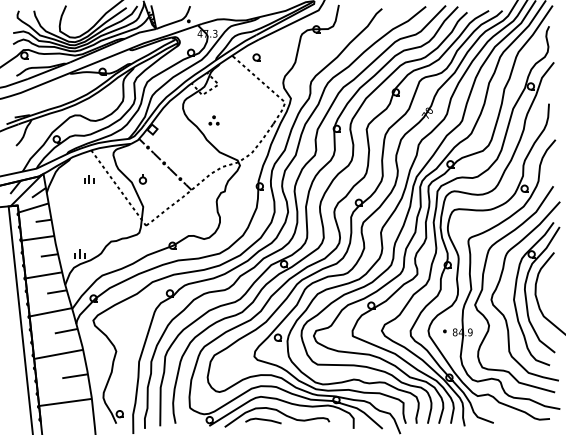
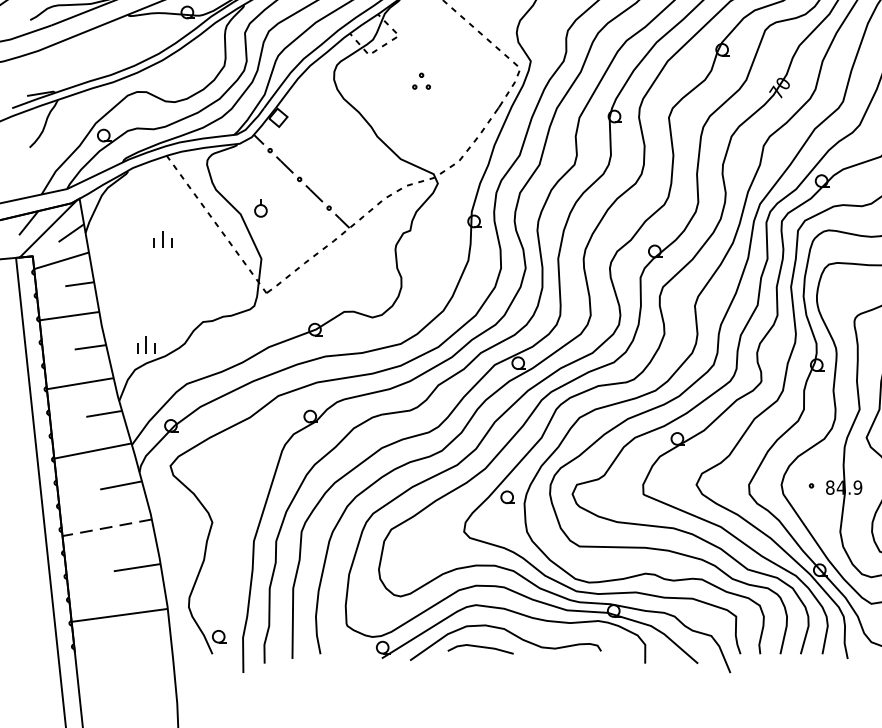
part: (213, 120) -> (420, 81), moved
part: (89, 179) -> (163, 239), moved
line: (58, 354) -> (106, 527), solid -> dashed

